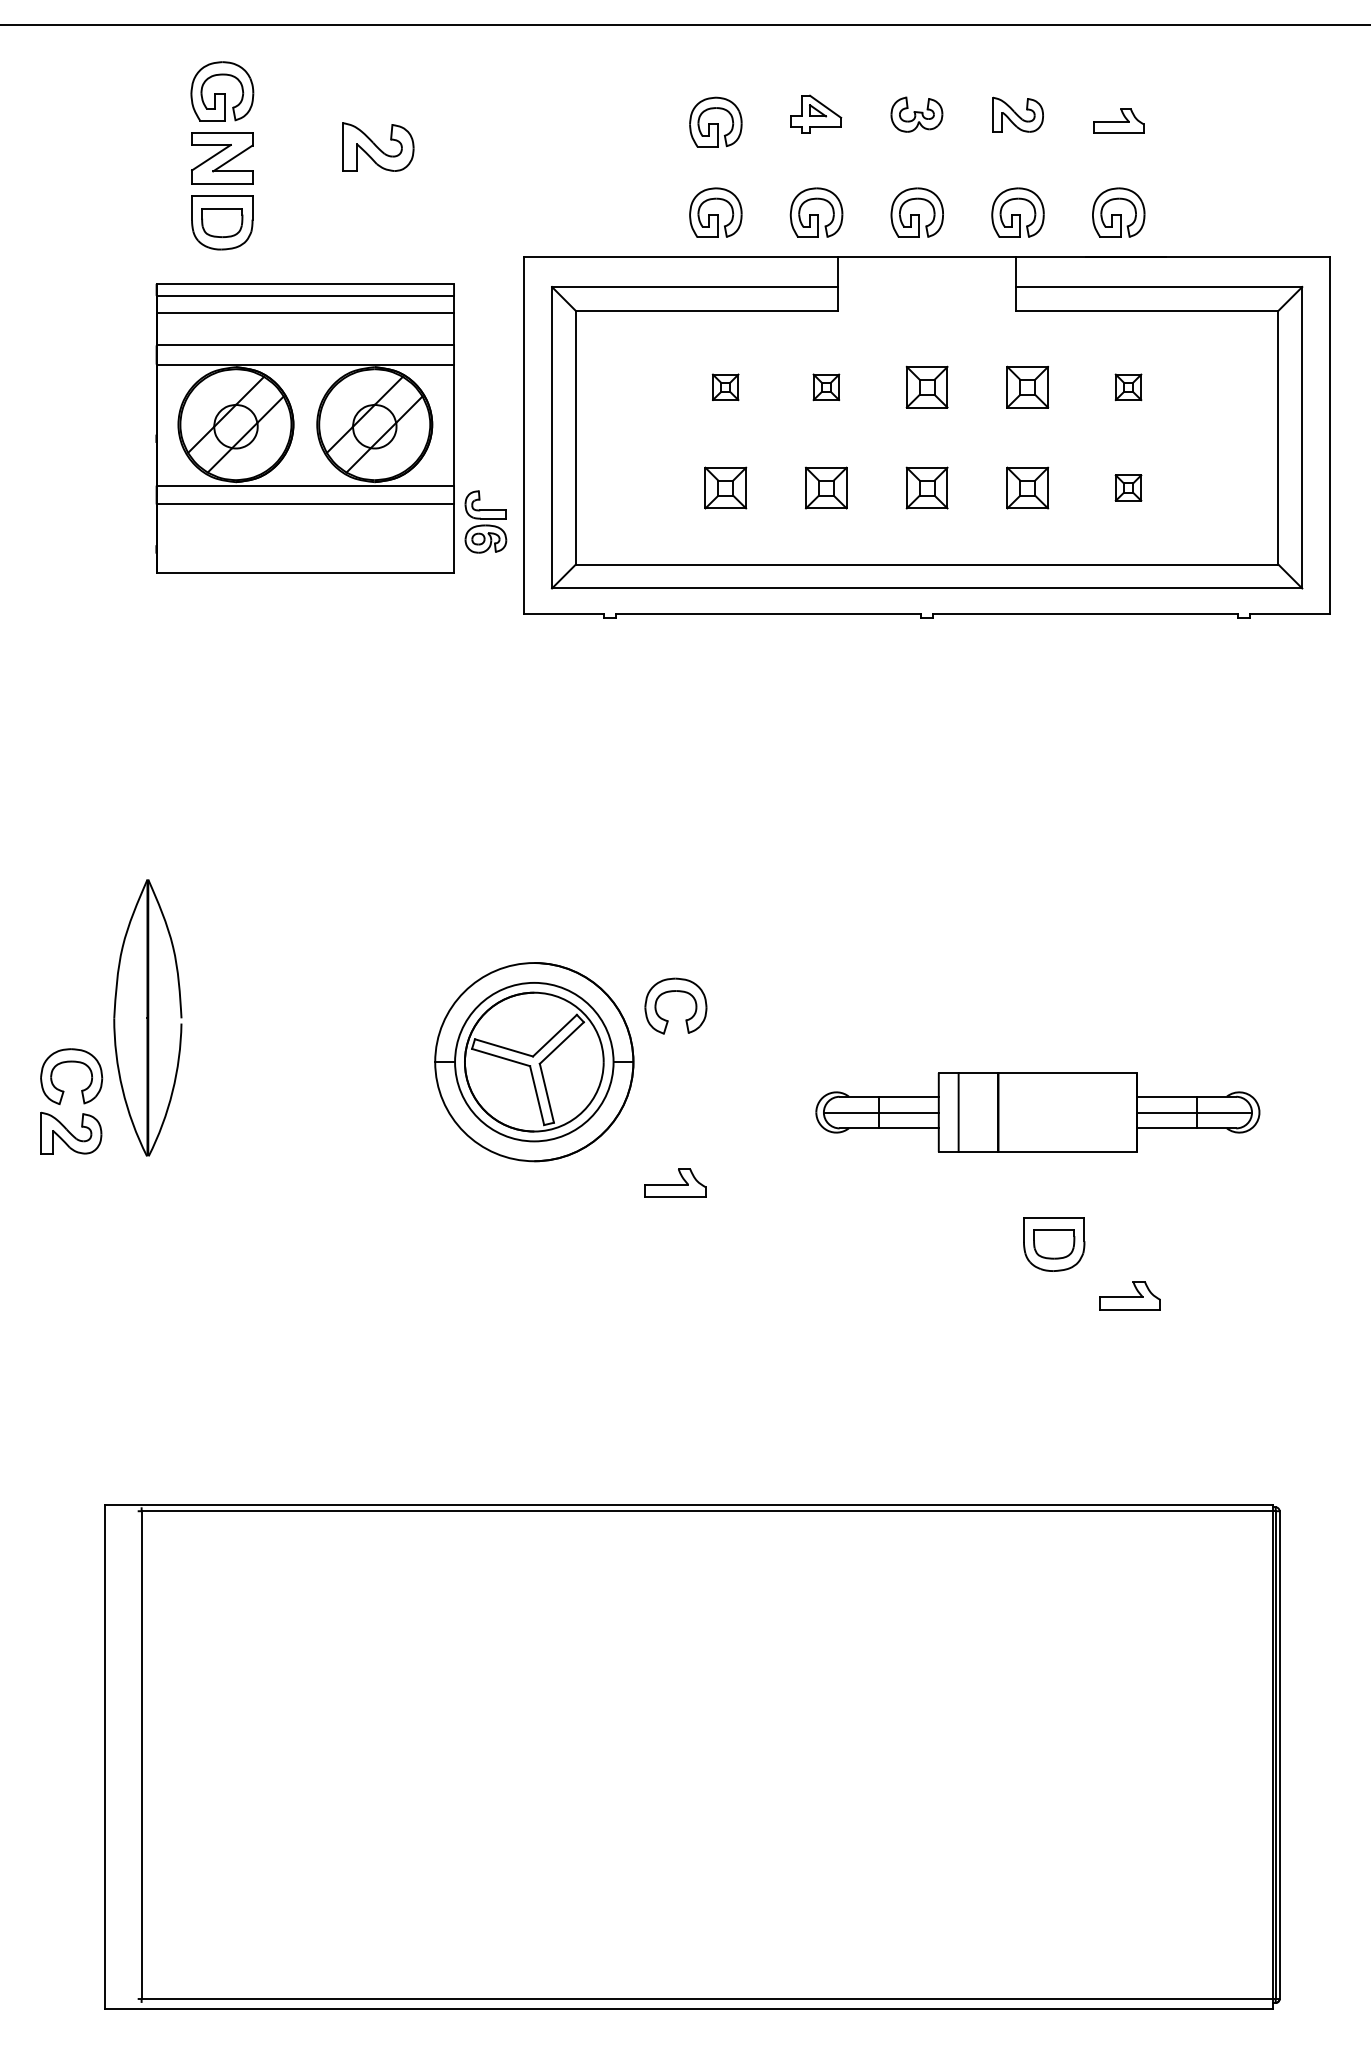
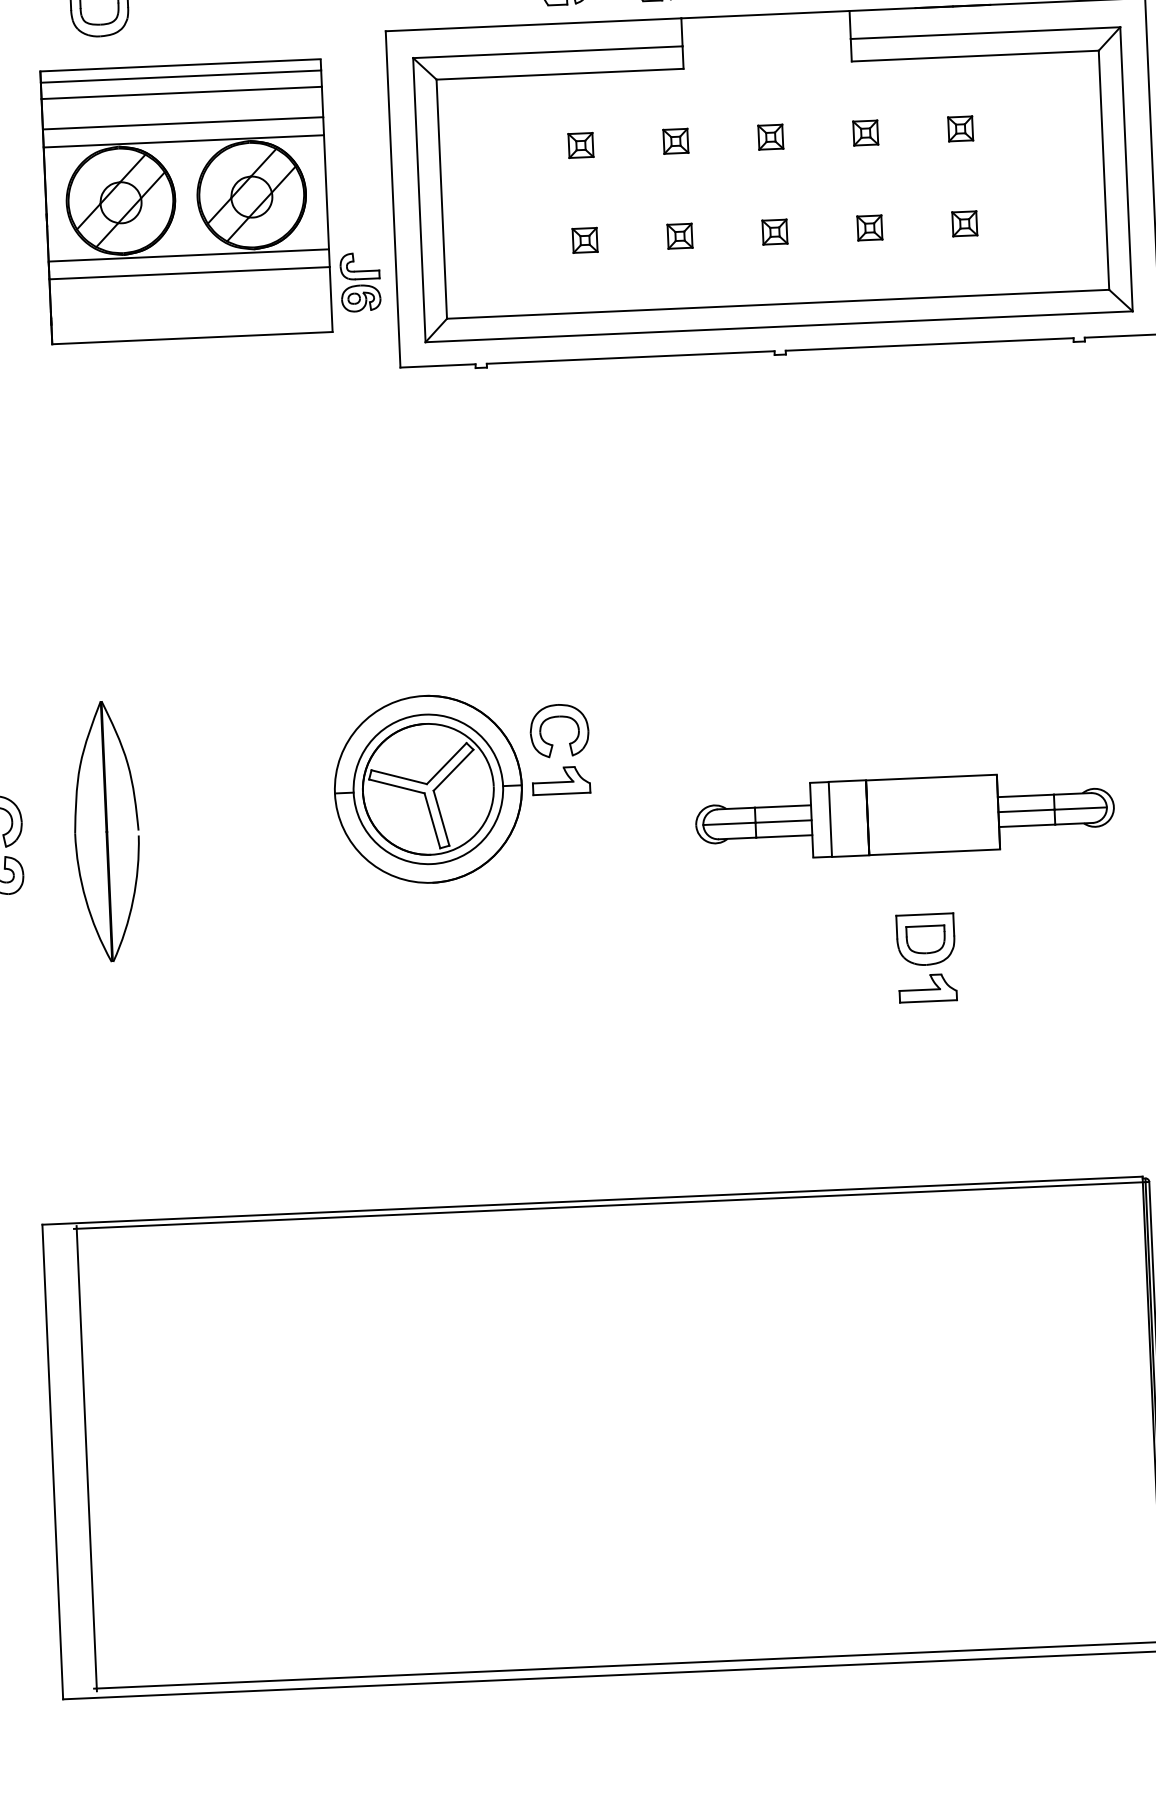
part: (926, 387) -> (770, 137), size x0.62
part: (1027, 387) -> (865, 133), size x0.62
part: (725, 487) -> (584, 239), size x0.62
part: (826, 487) -> (680, 235), size x0.62
part: (926, 487) -> (774, 231), size x0.62
part: (1027, 487) -> (869, 227), size x0.62
part: (147, 1017) -> (106, 831), moved
part: (675, 1182) -> (561, 780), moved
part: (1129, 1295) -> (927, 987), moved

